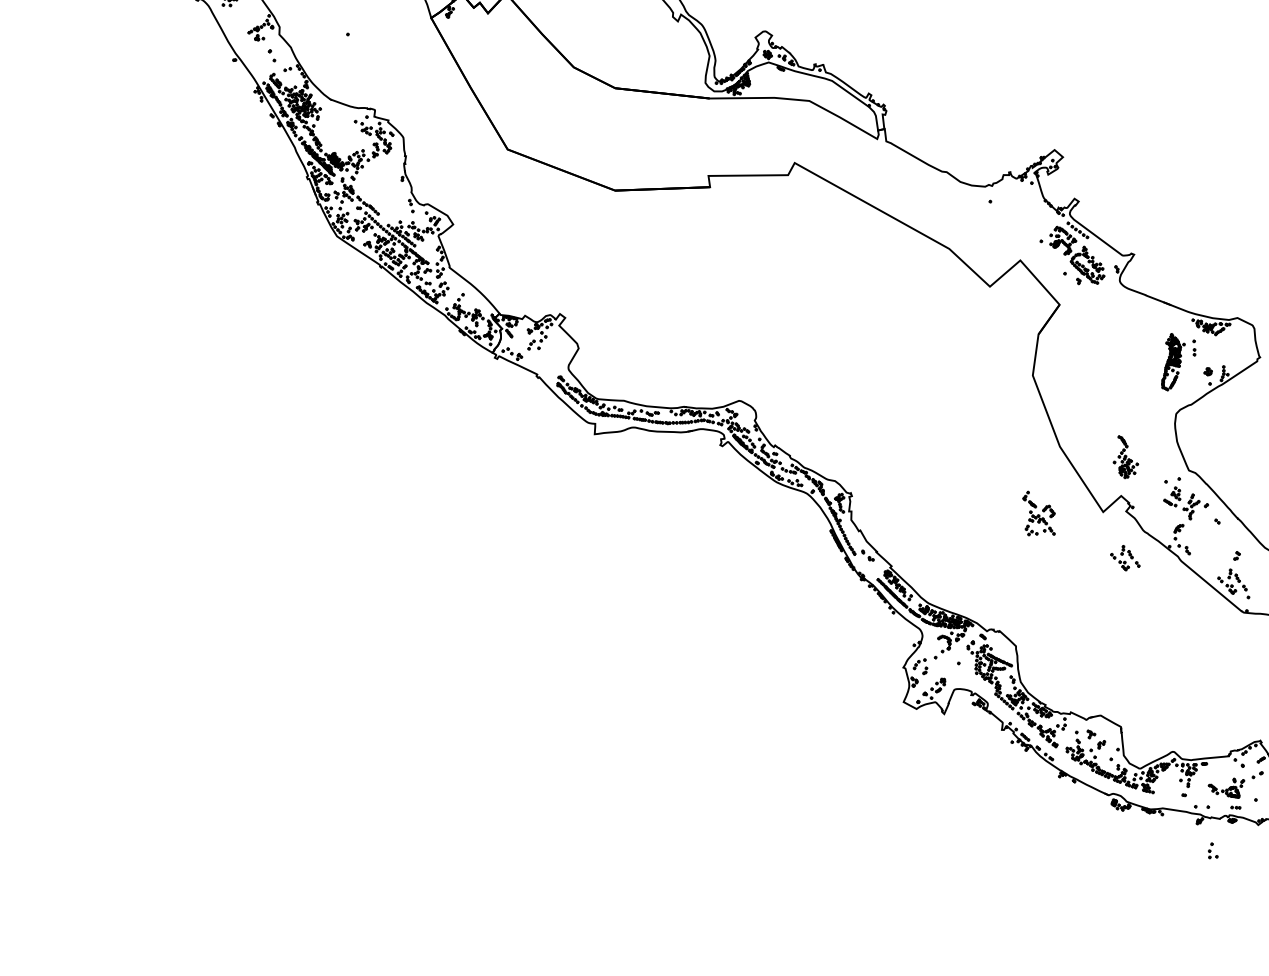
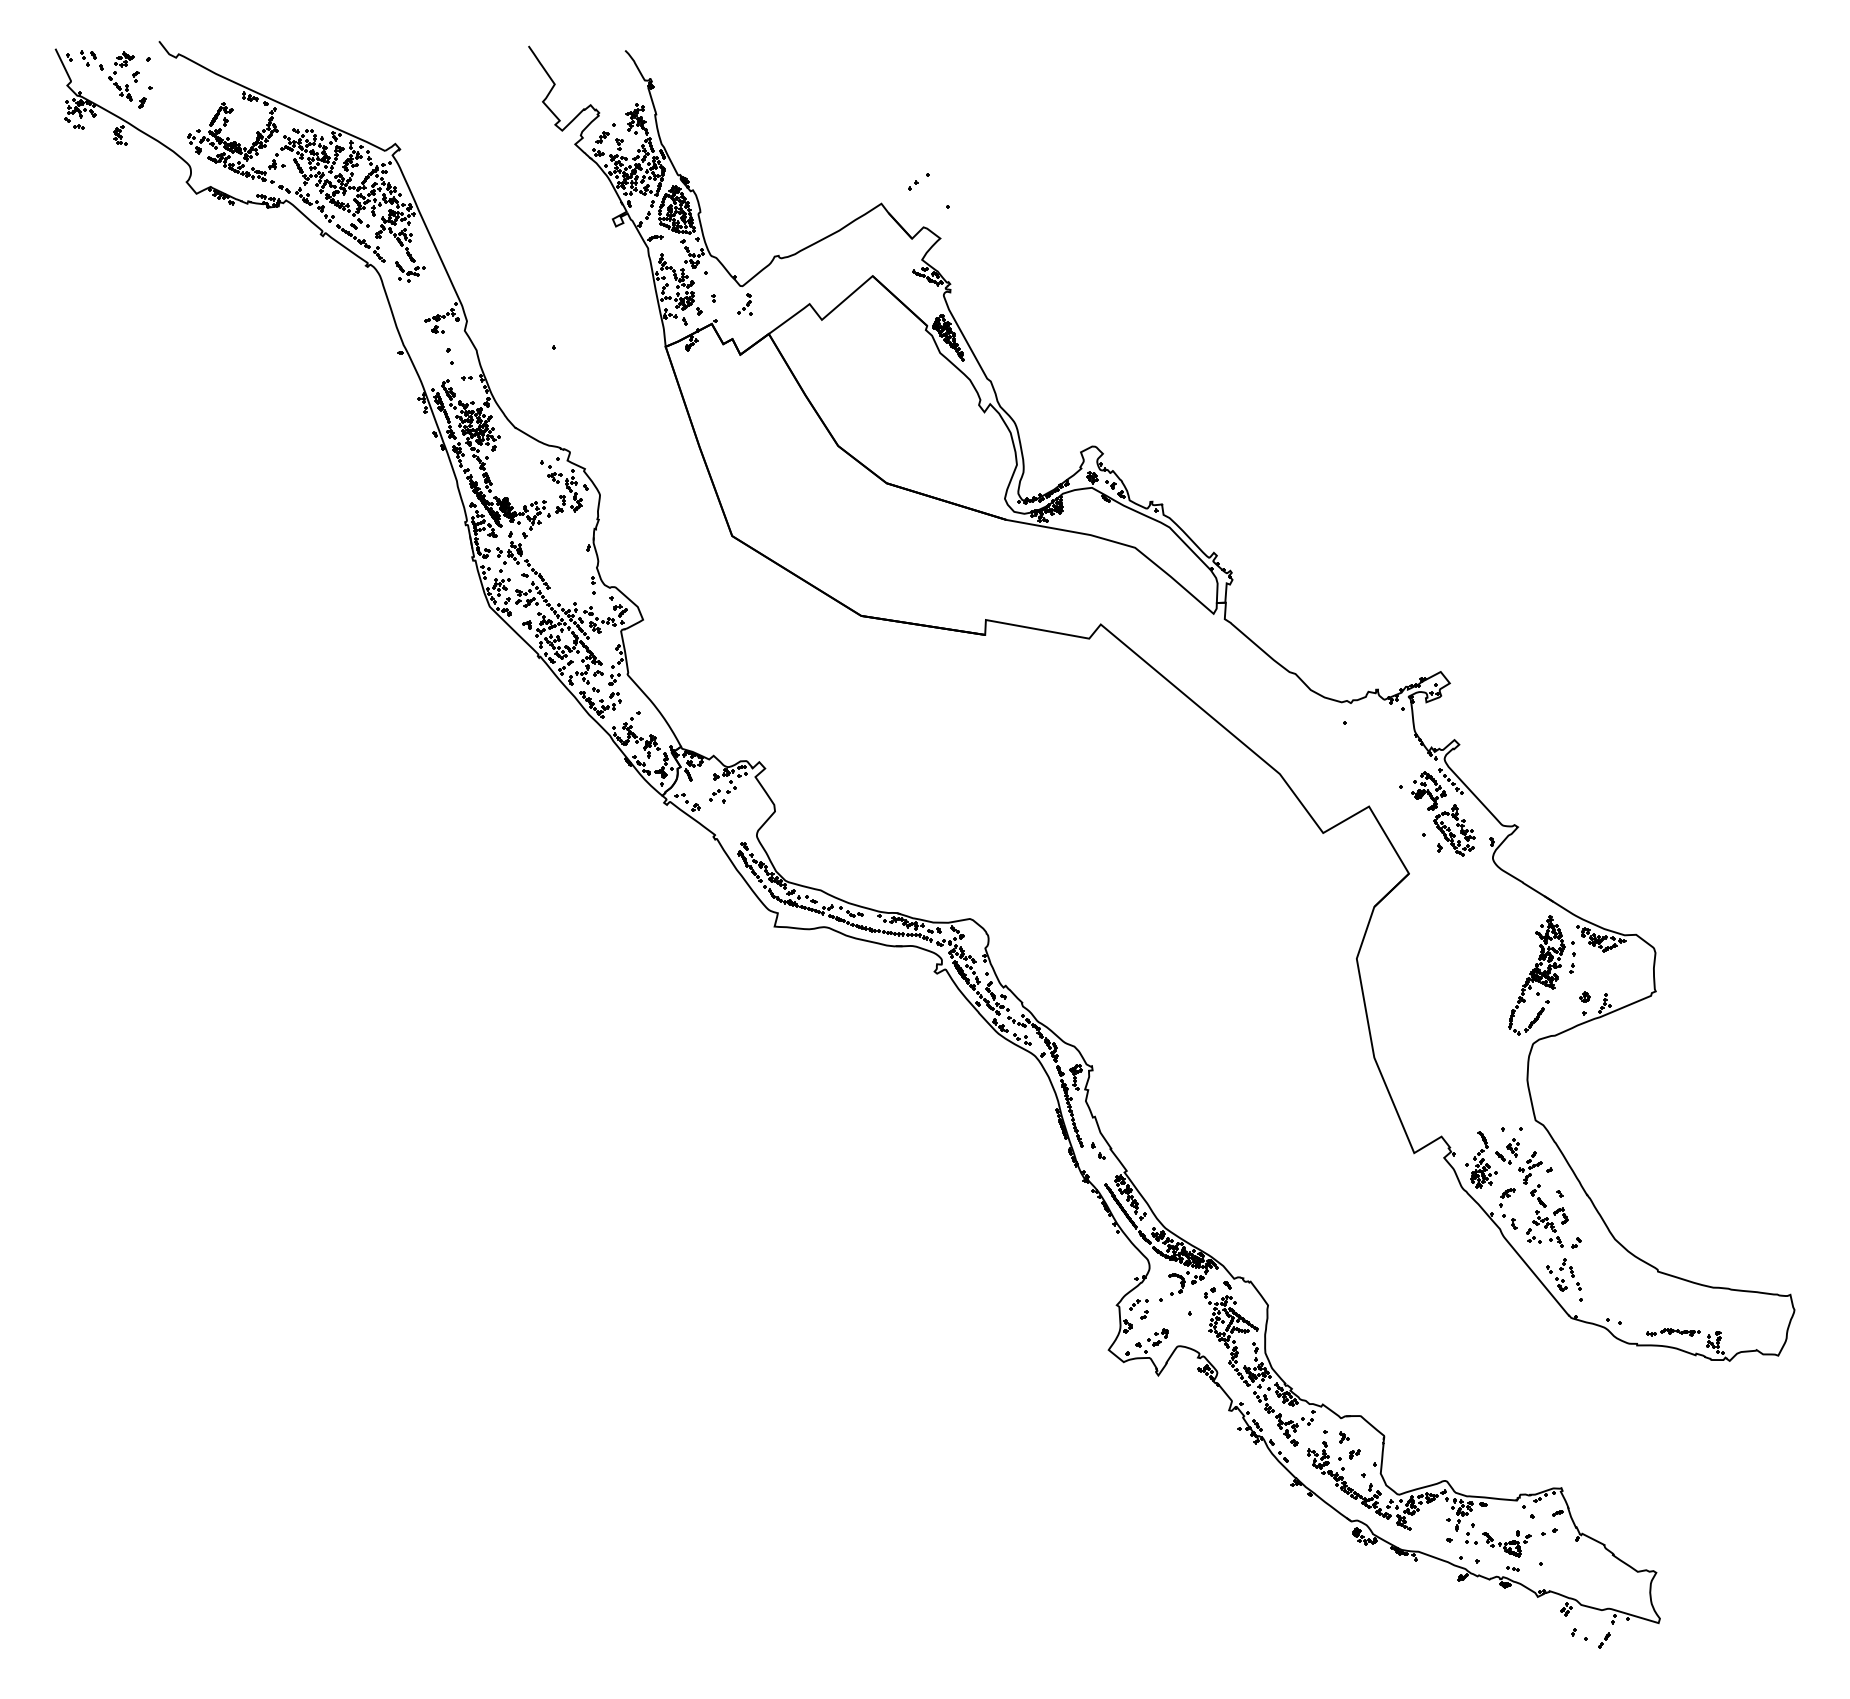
part: (1172, 361) -> (1541, 975), size x1.67
part: (1124, 456) -> (1481, 1159), moved
part: (1038, 513) -> (1547, 1215), moved
part: (1124, 557) -> (1430, 1217), removed
part: (1211, 850) -> (1471, 1533), moved

